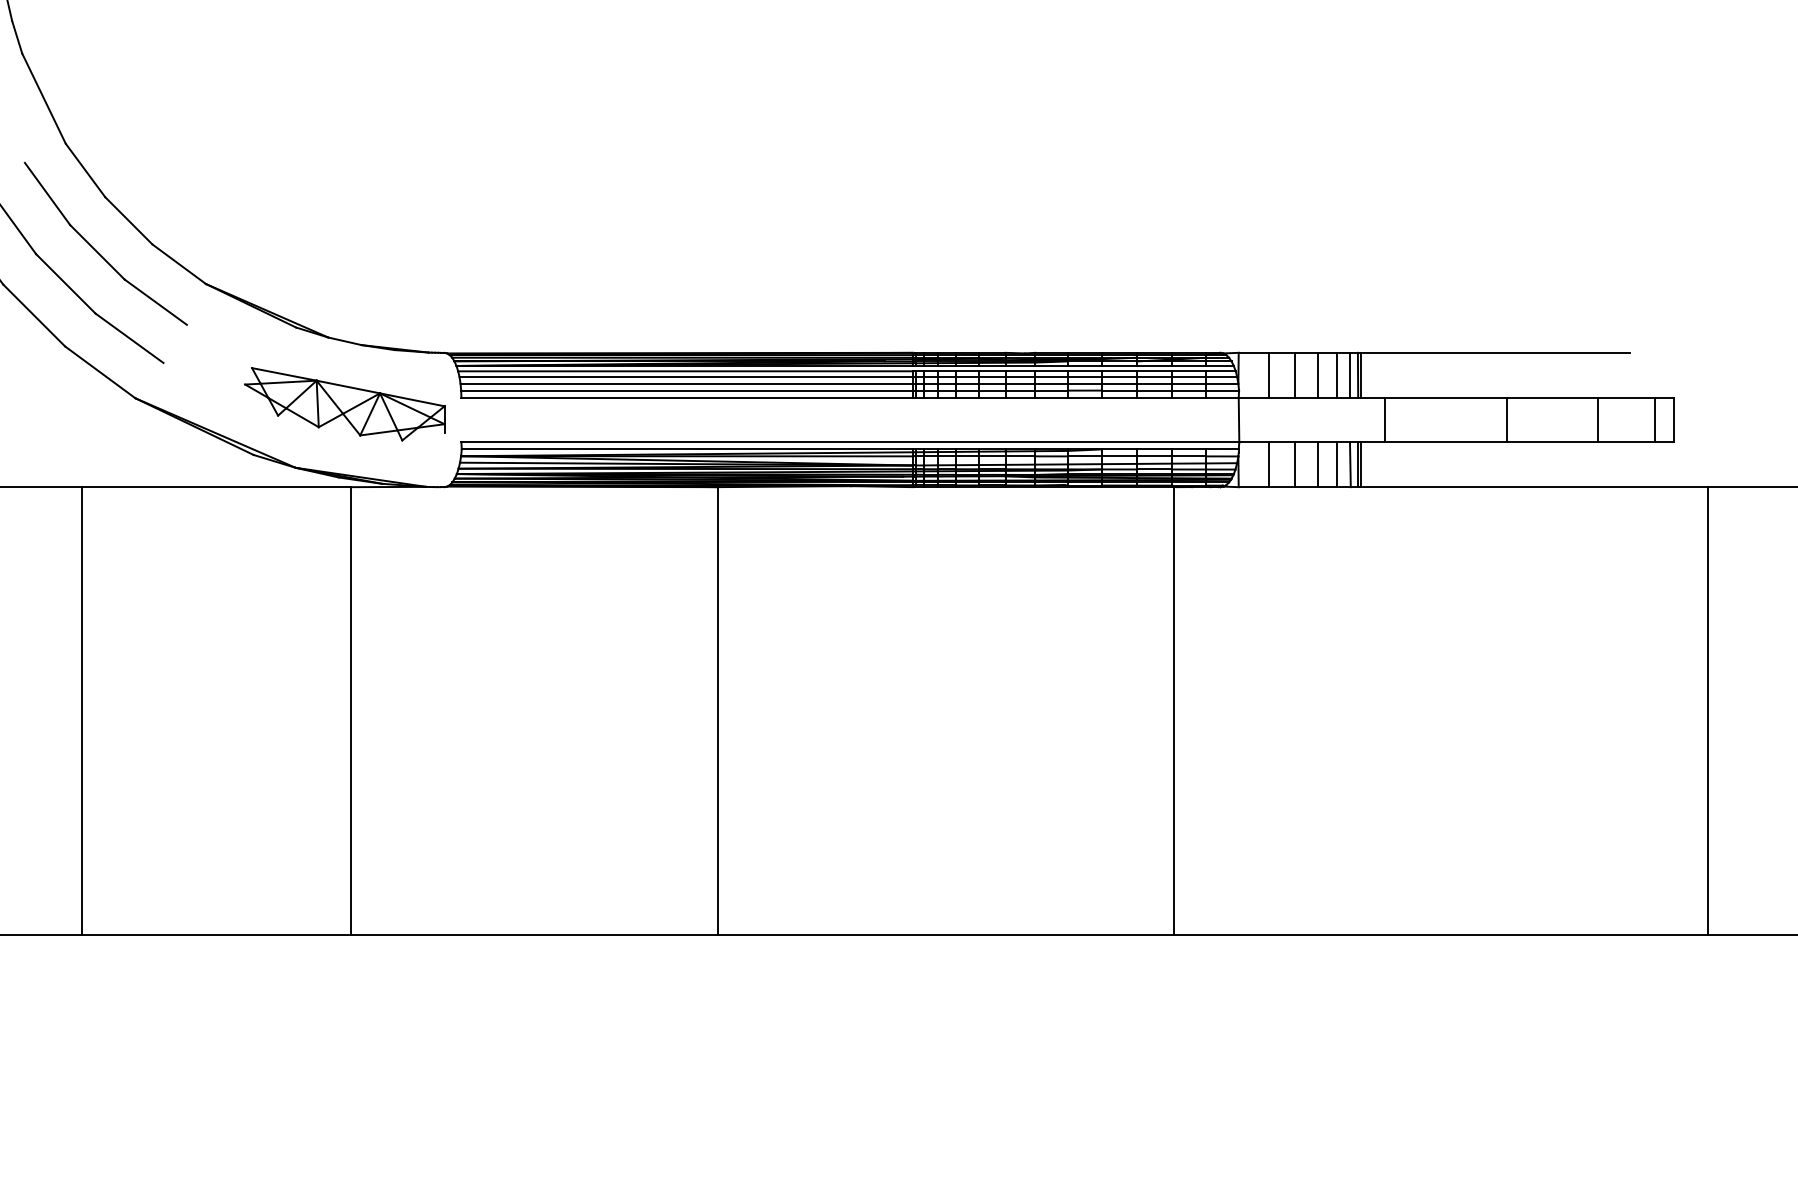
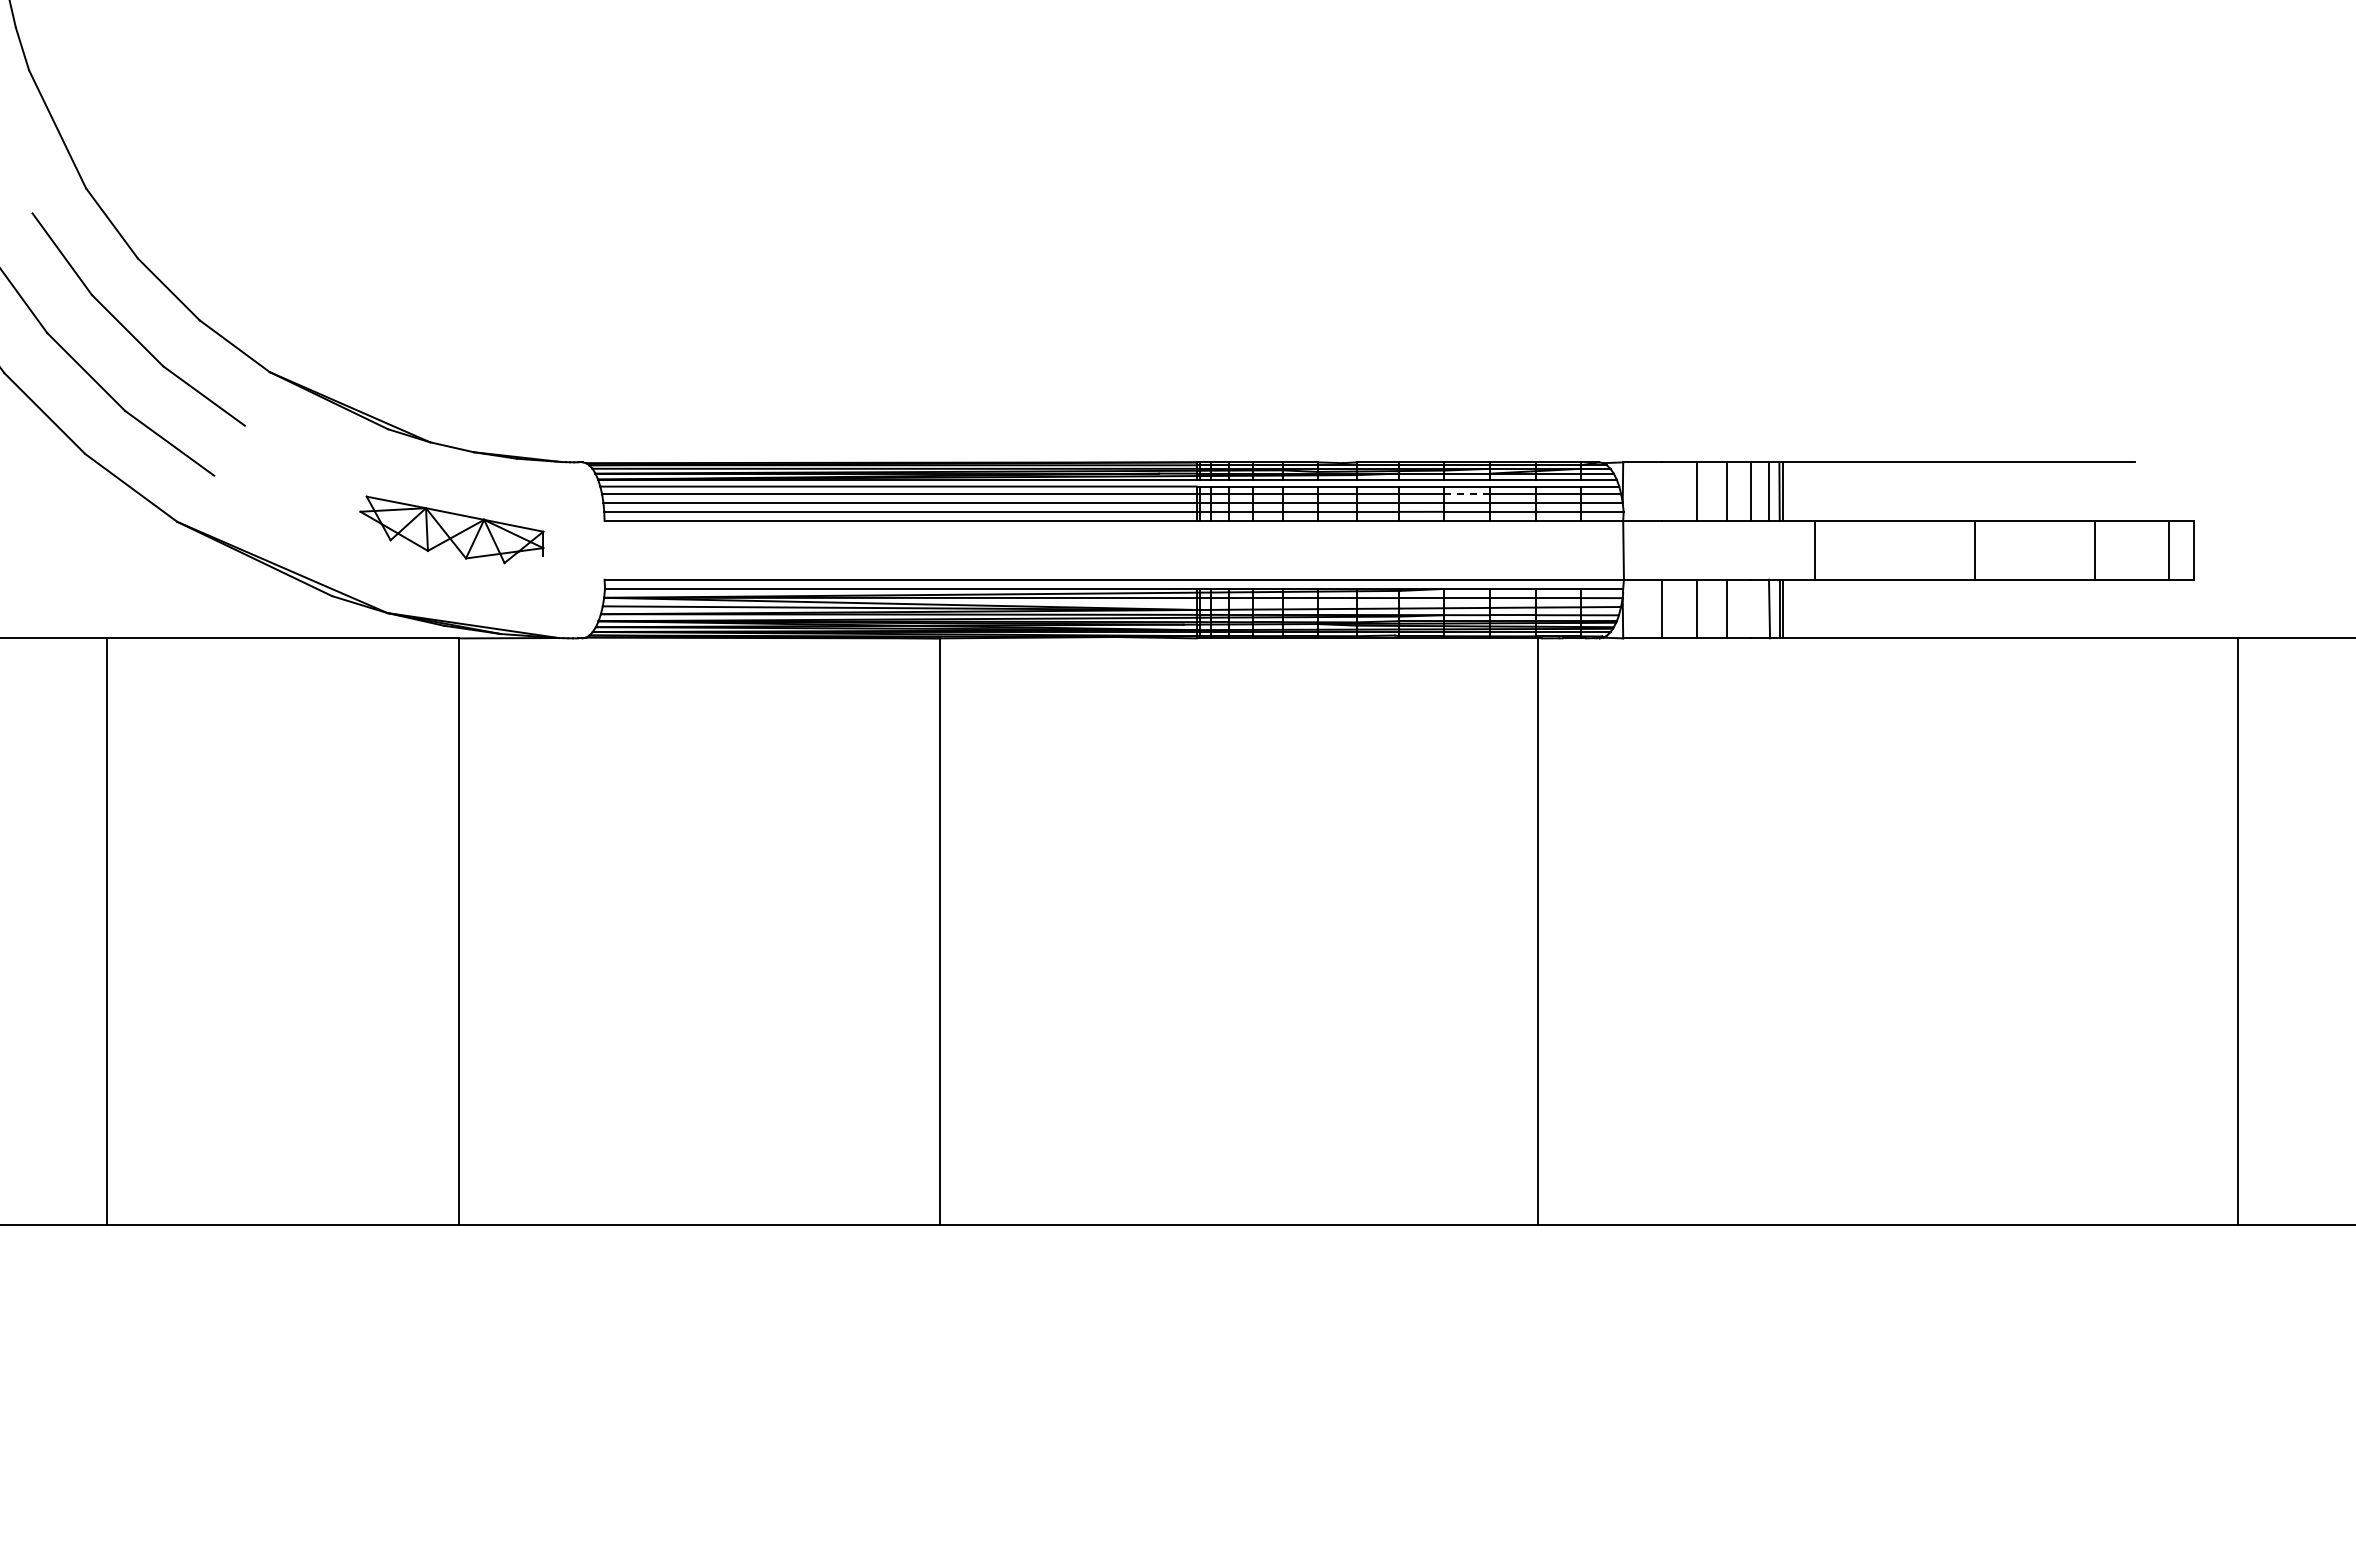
line: (1268, 375) -> (1662, 491), removed
line: (1119, 377) -> (1467, 494), solid -> dashed
part: (344, 404) -> (451, 529), size x0.7
line: (1336, 464) -> (1751, 608), removed

